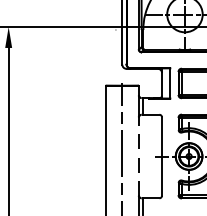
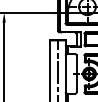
line: (138, 155) -> (65, 73), dashed -> solid

